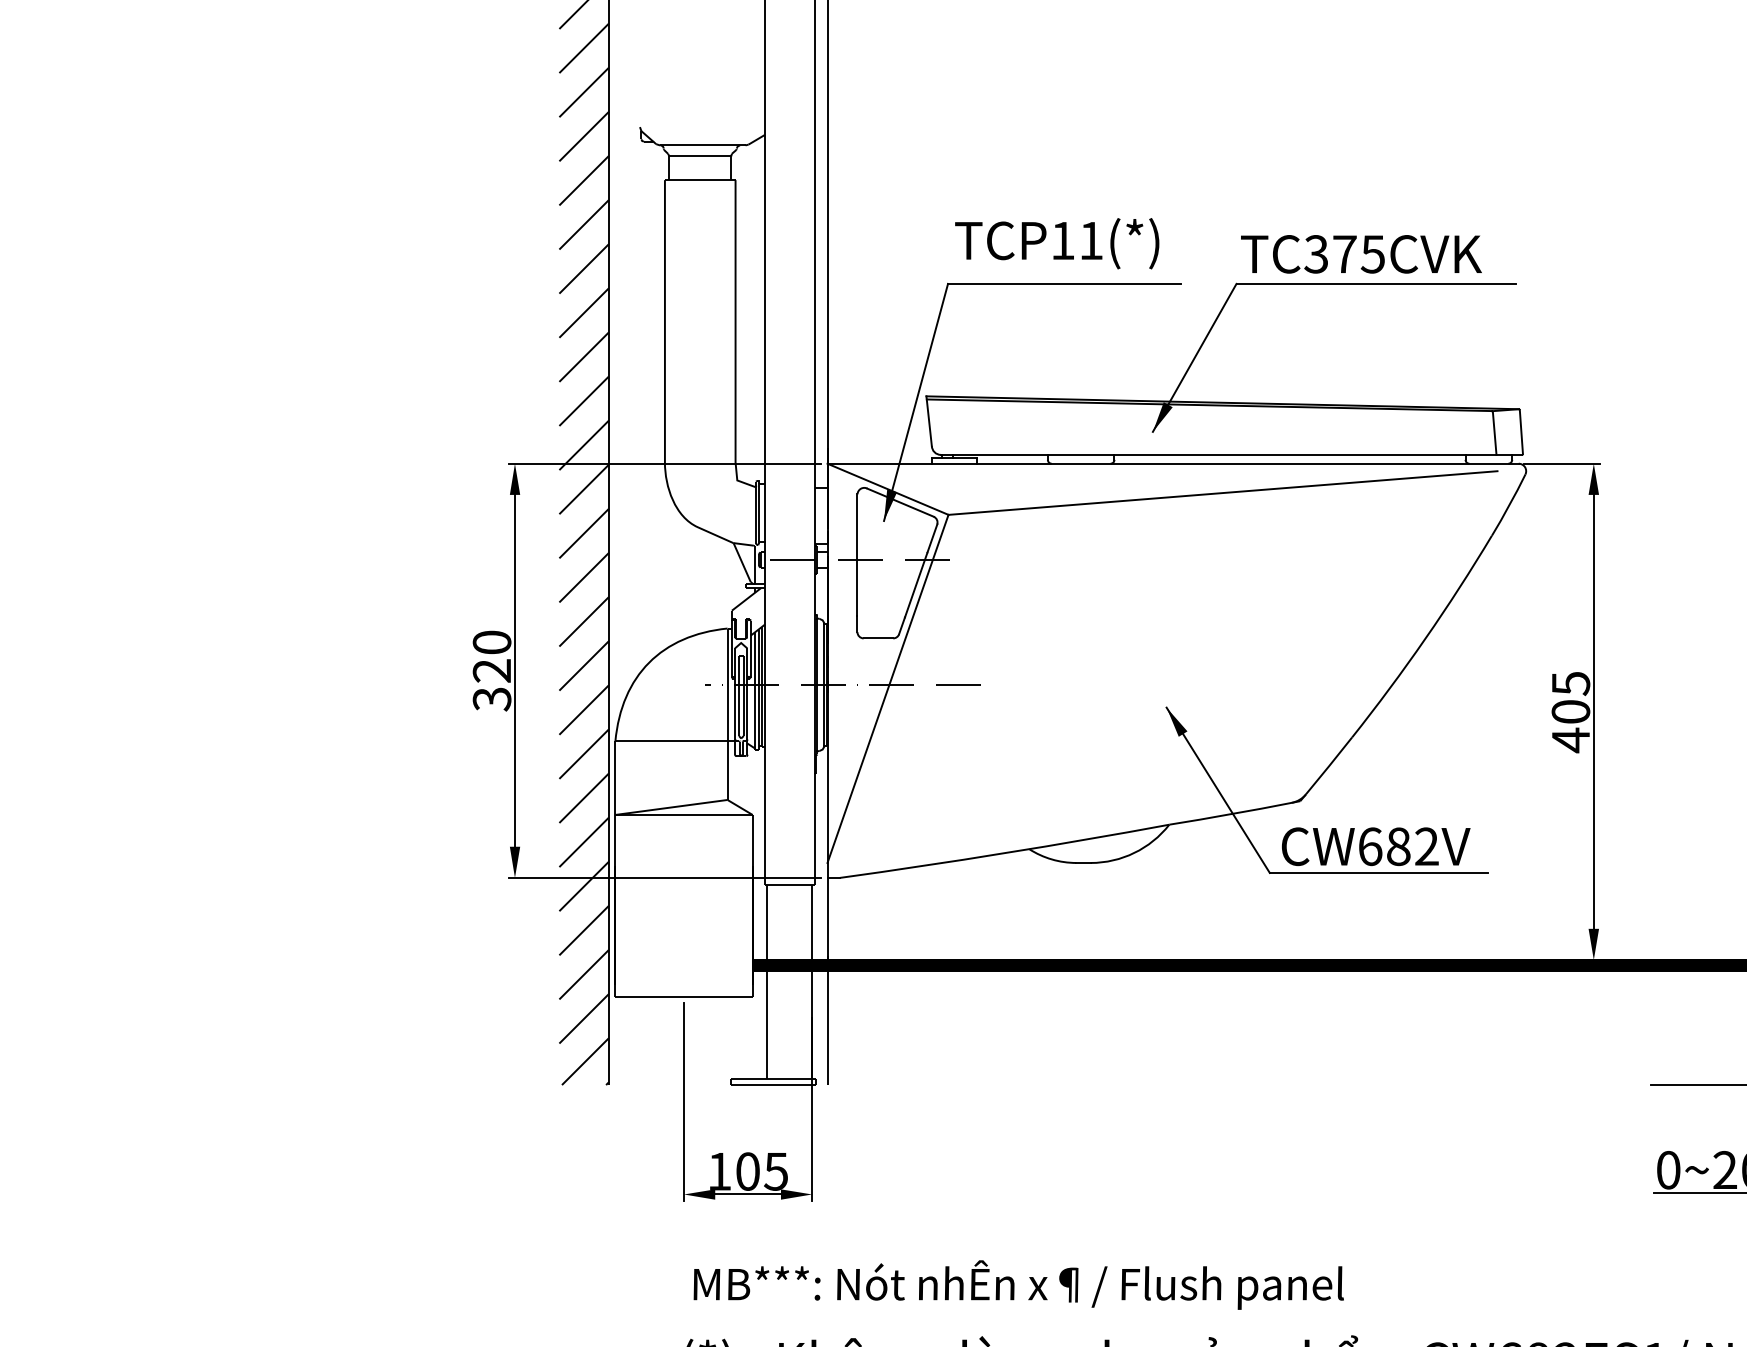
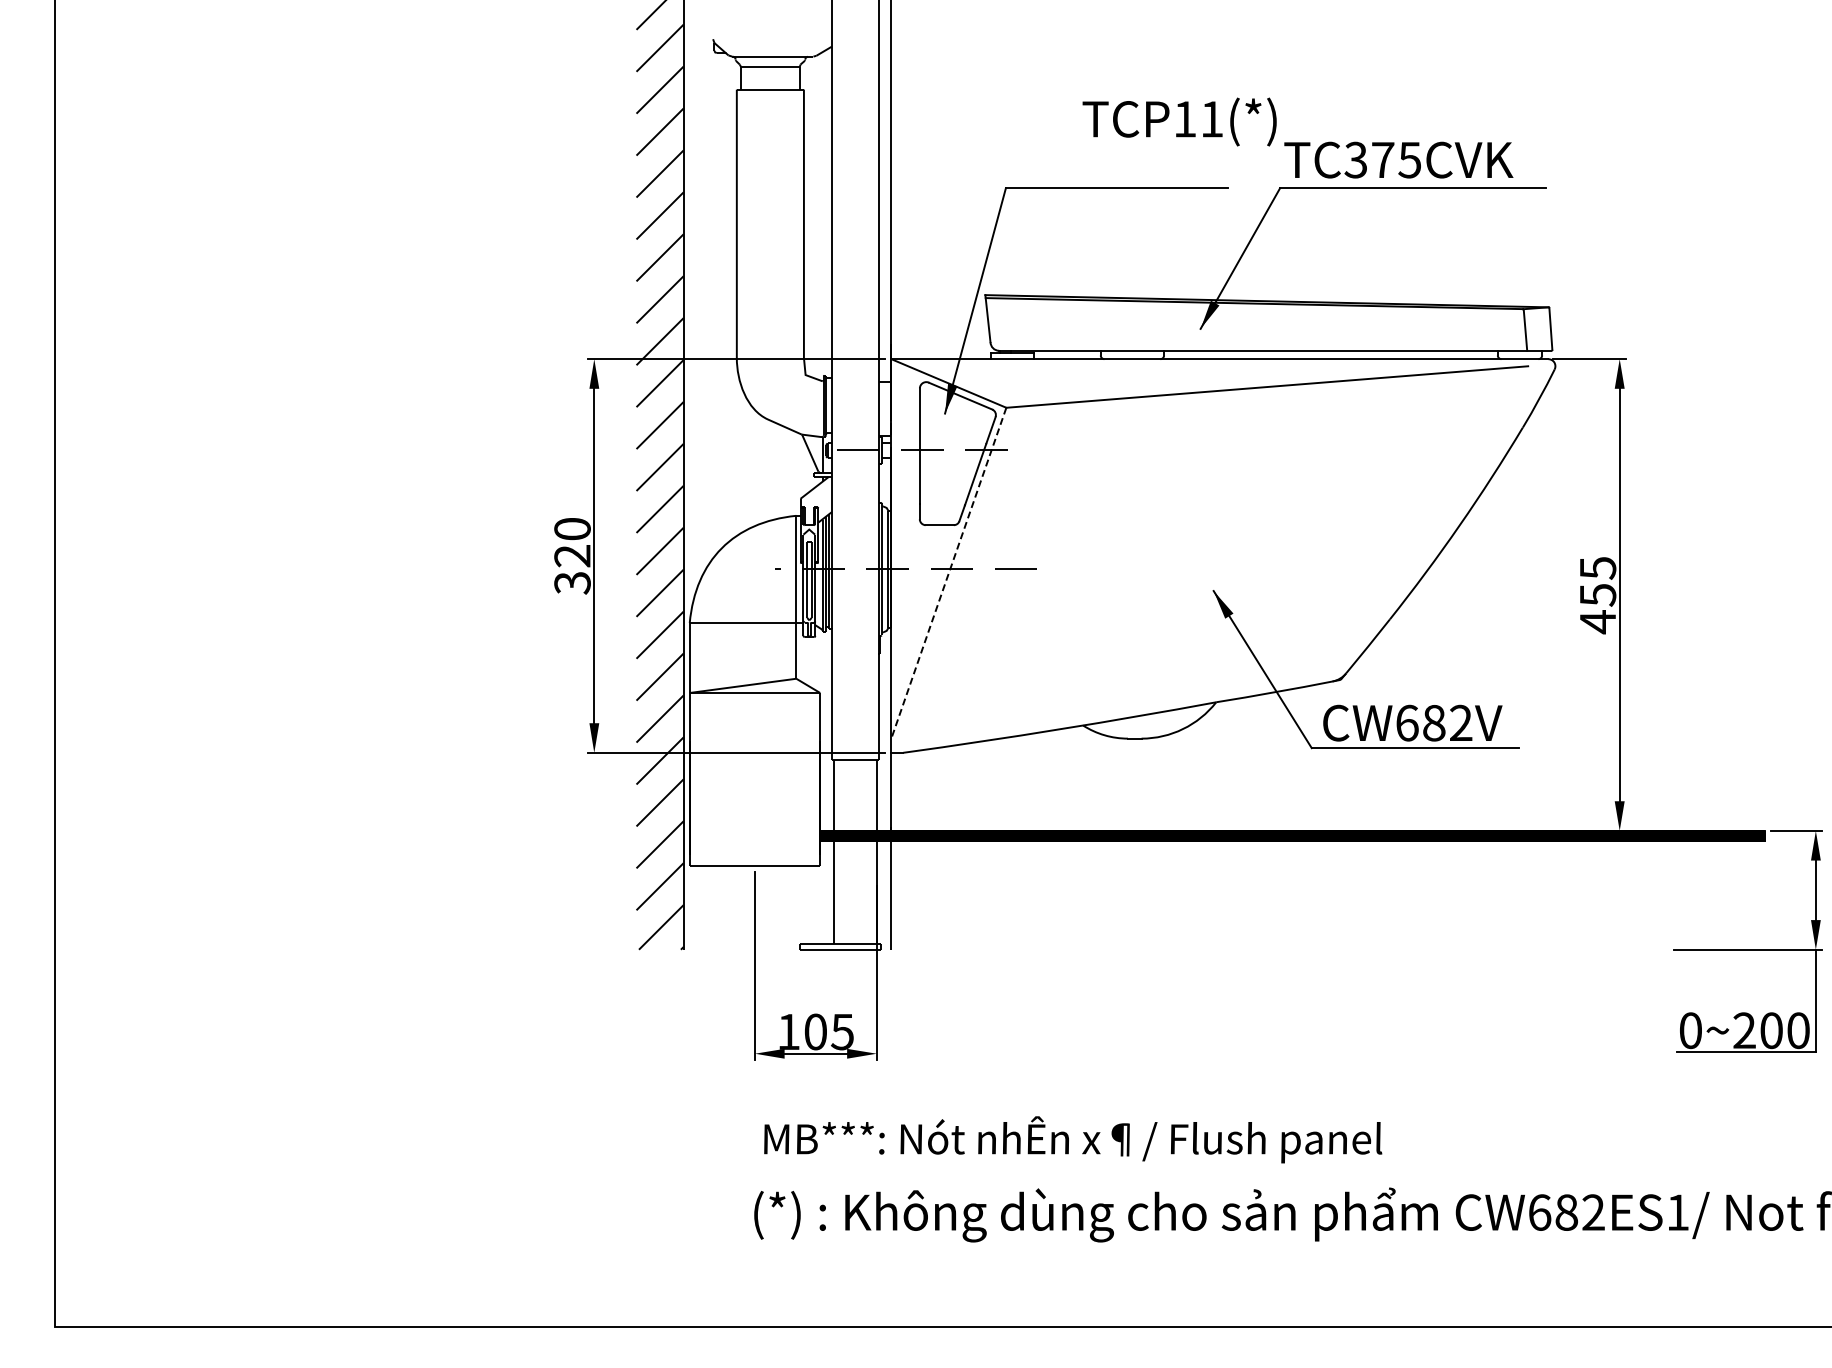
text: (1057, 243) -> (1179, 121), moved
line: (887, 689) -> (948, 573), solid -> dashed
text: (1570, 712) -> (1597, 595), 405 -> 455

